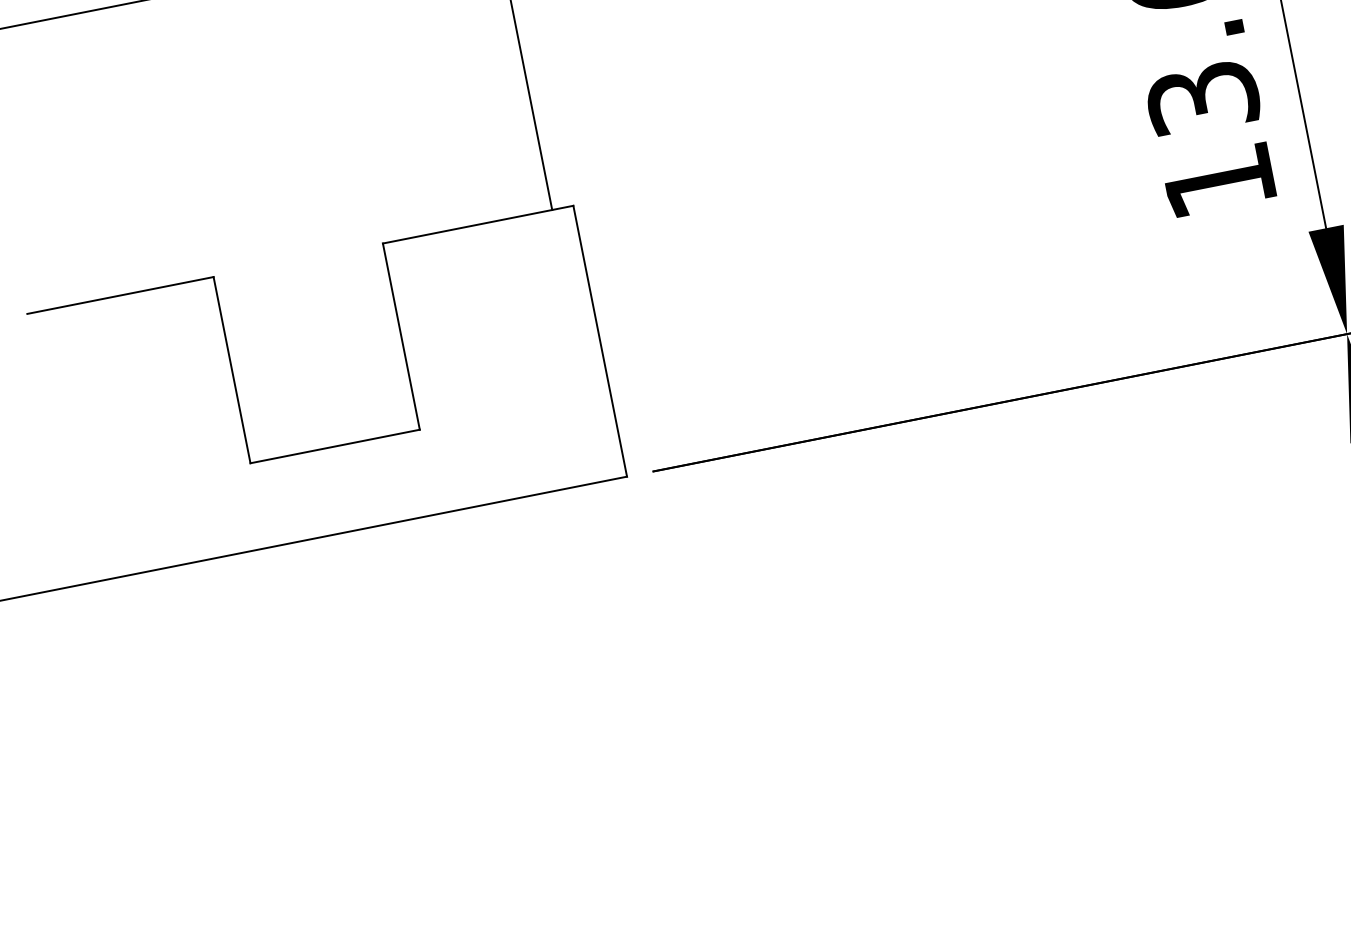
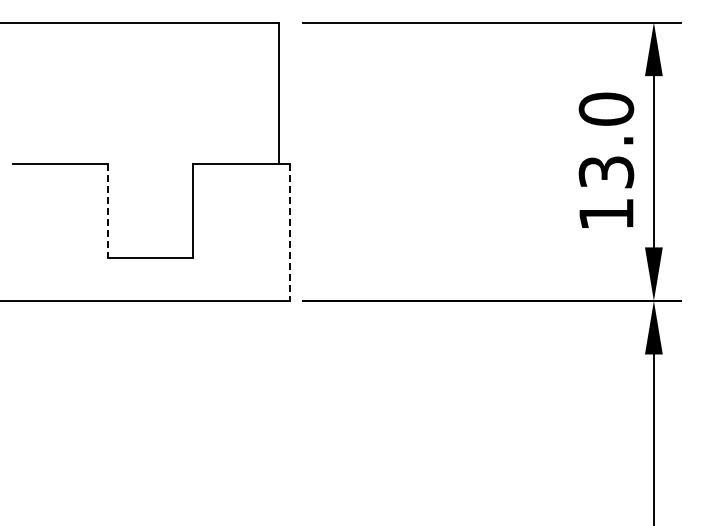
line: (599, 341) -> (289, 232), solid -> dashed
line: (231, 371) -> (107, 211), solid -> dashed

